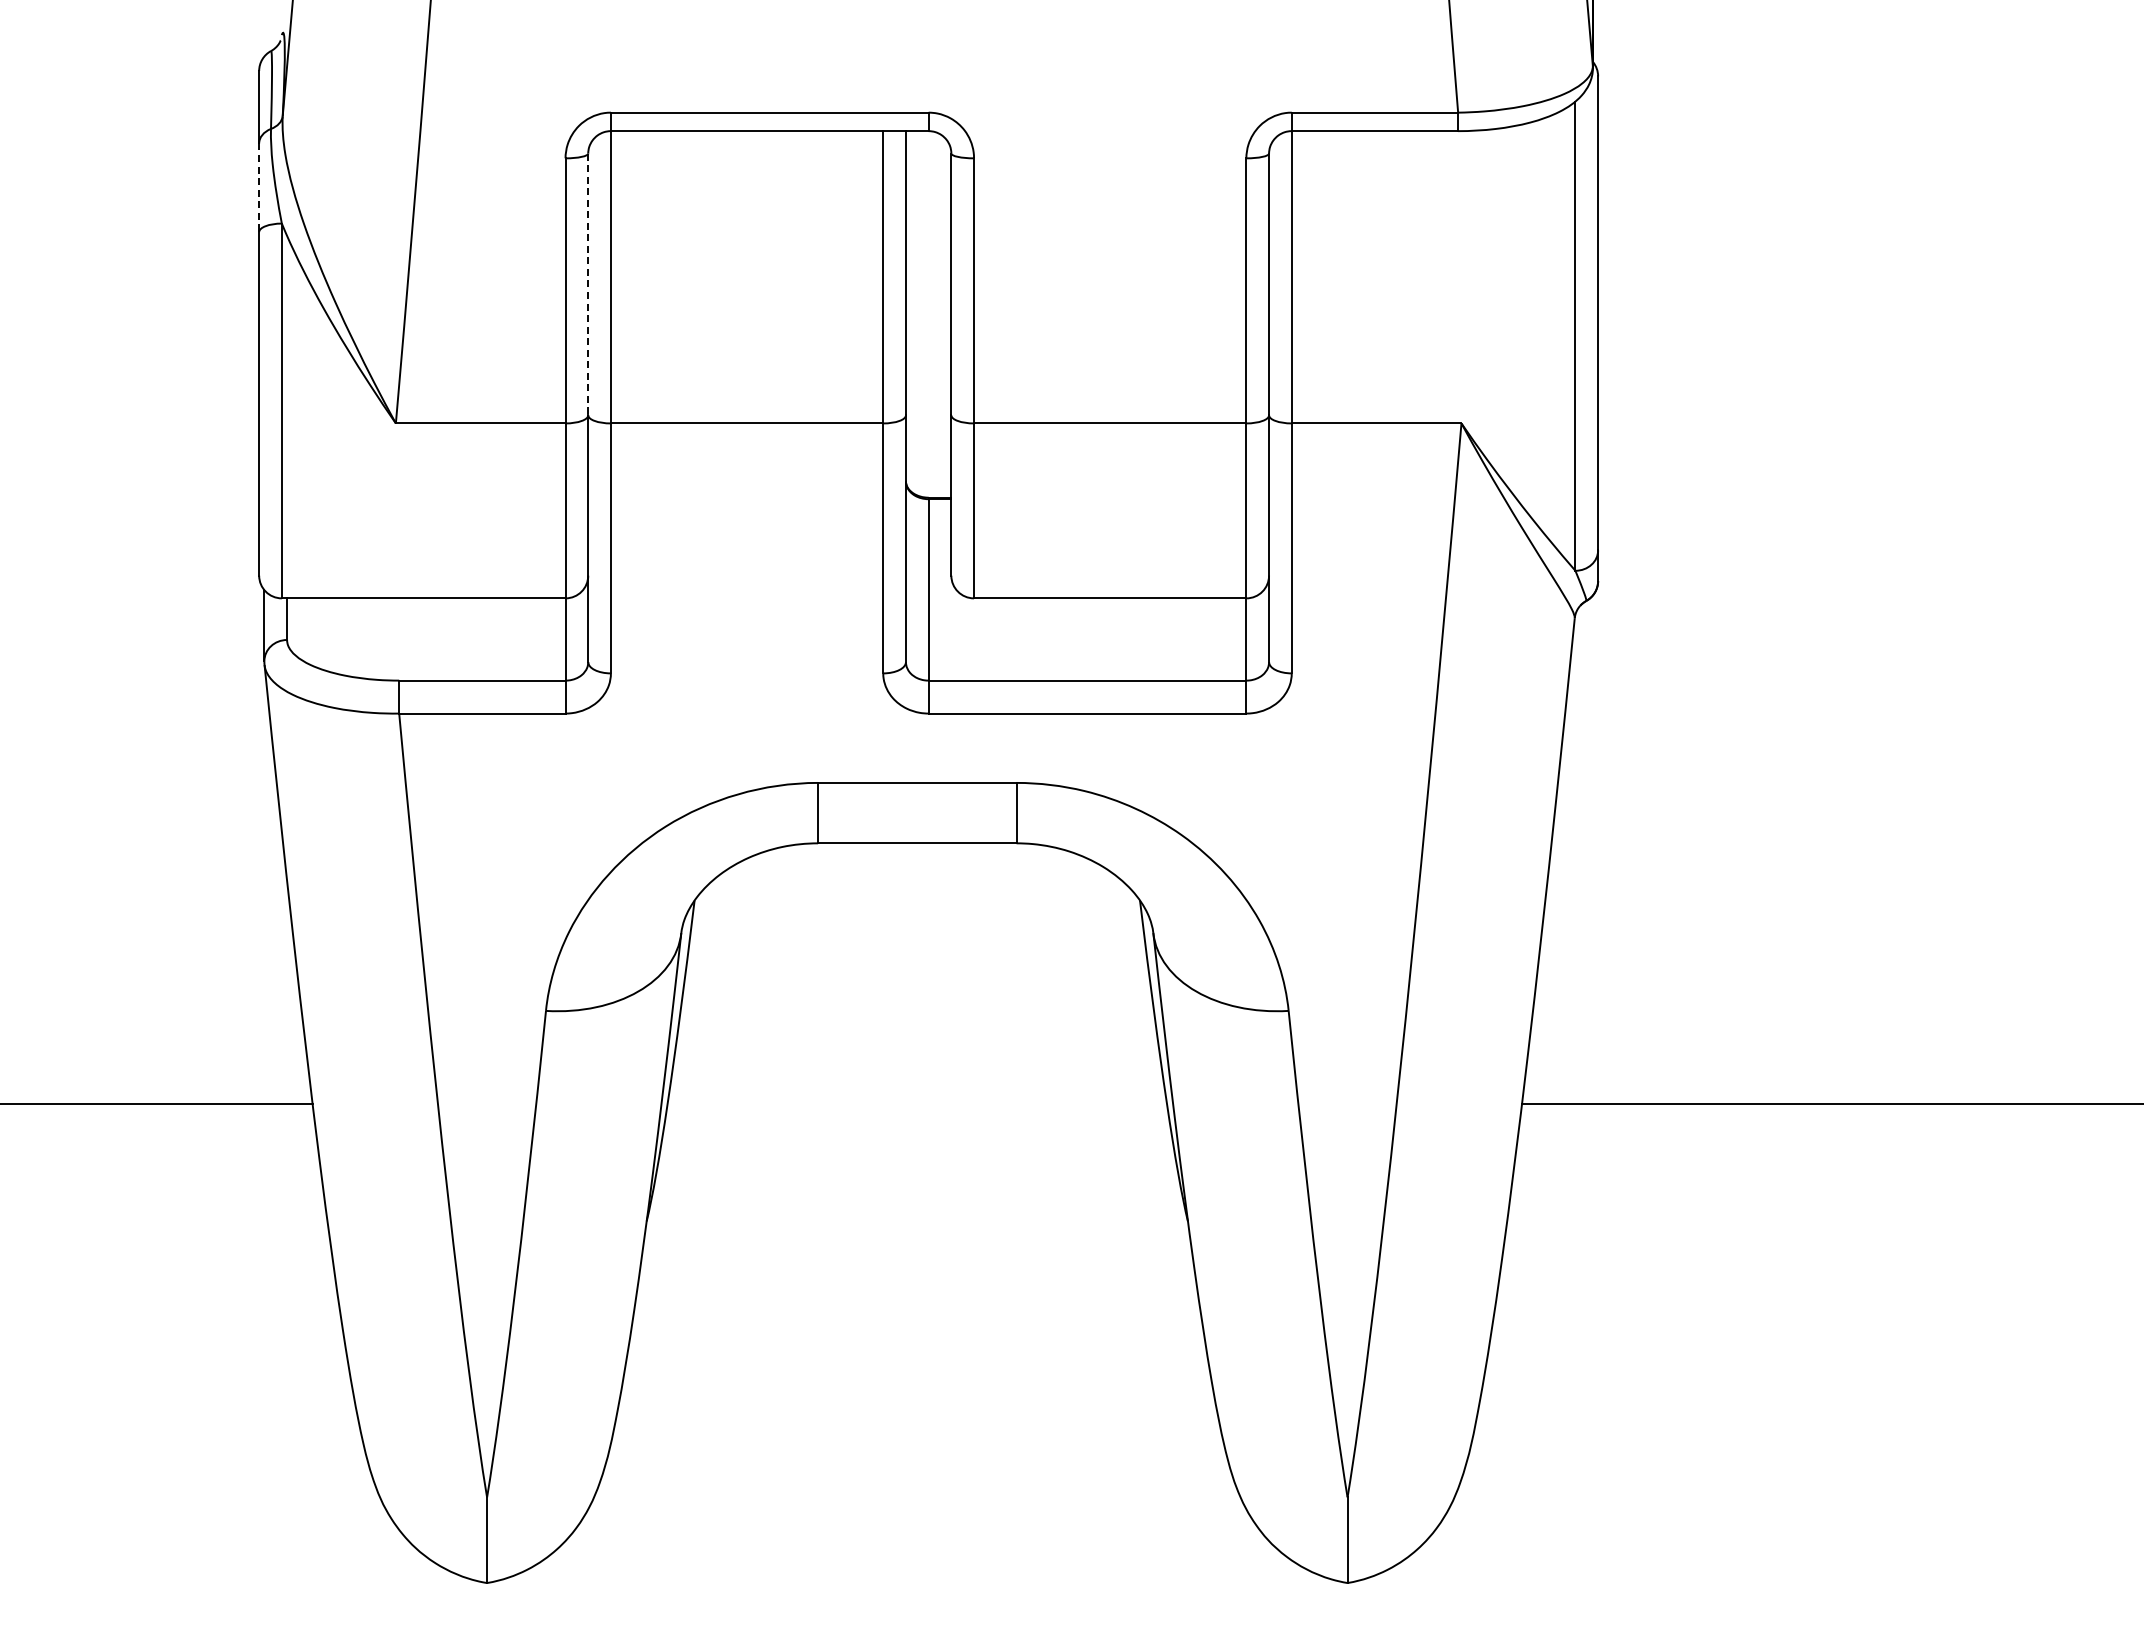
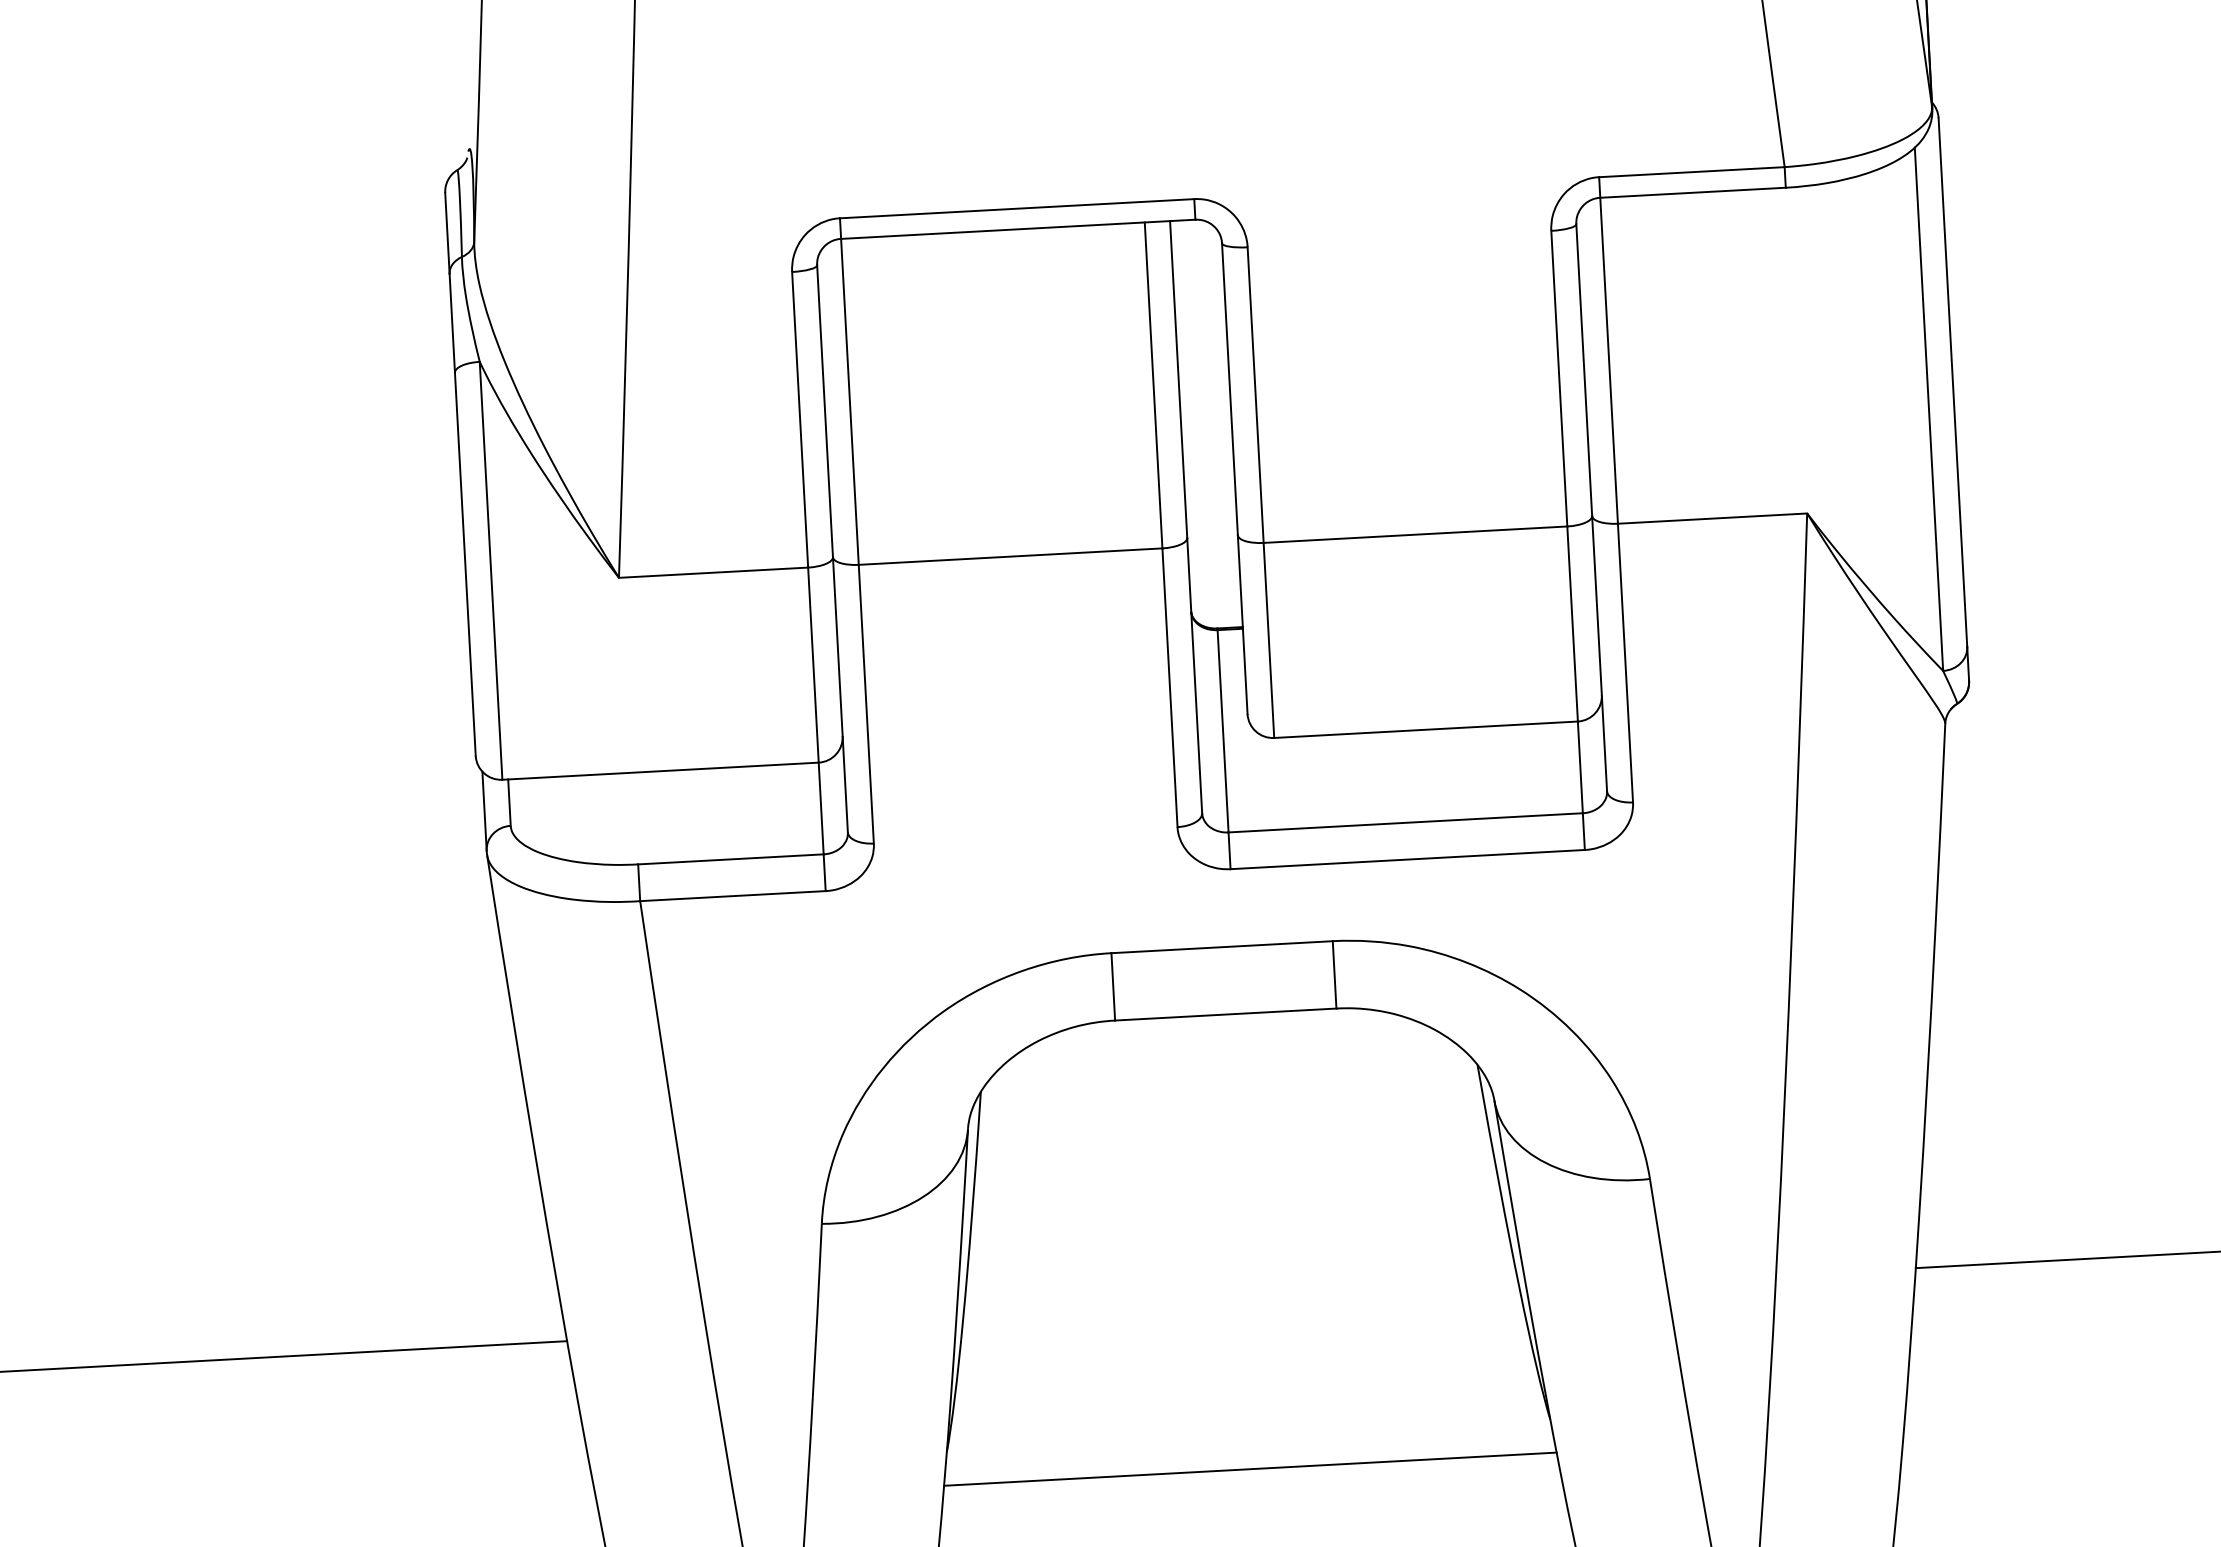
line: (259, 188) -> (452, 324), dashed -> solid
line: (588, 284) -> (825, 411), dashed -> solid
line: (916, 1251) -> (1249, 1469), added

